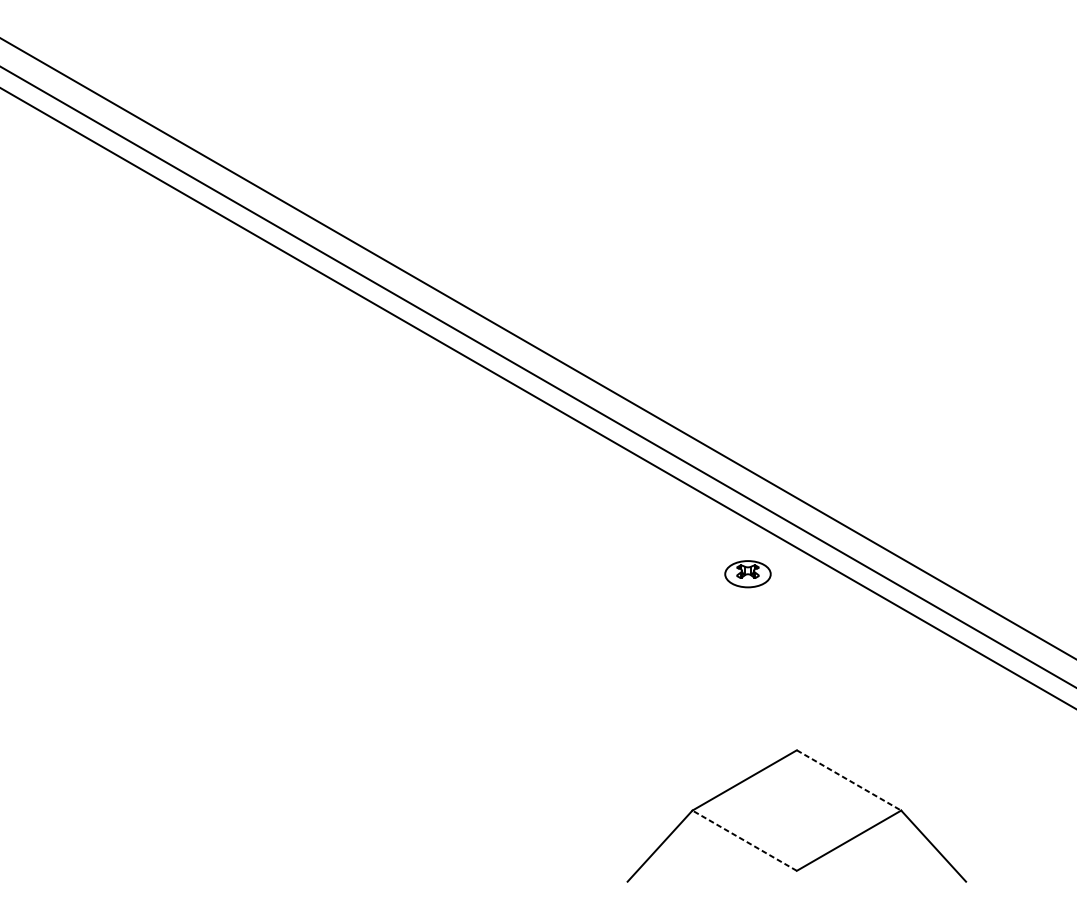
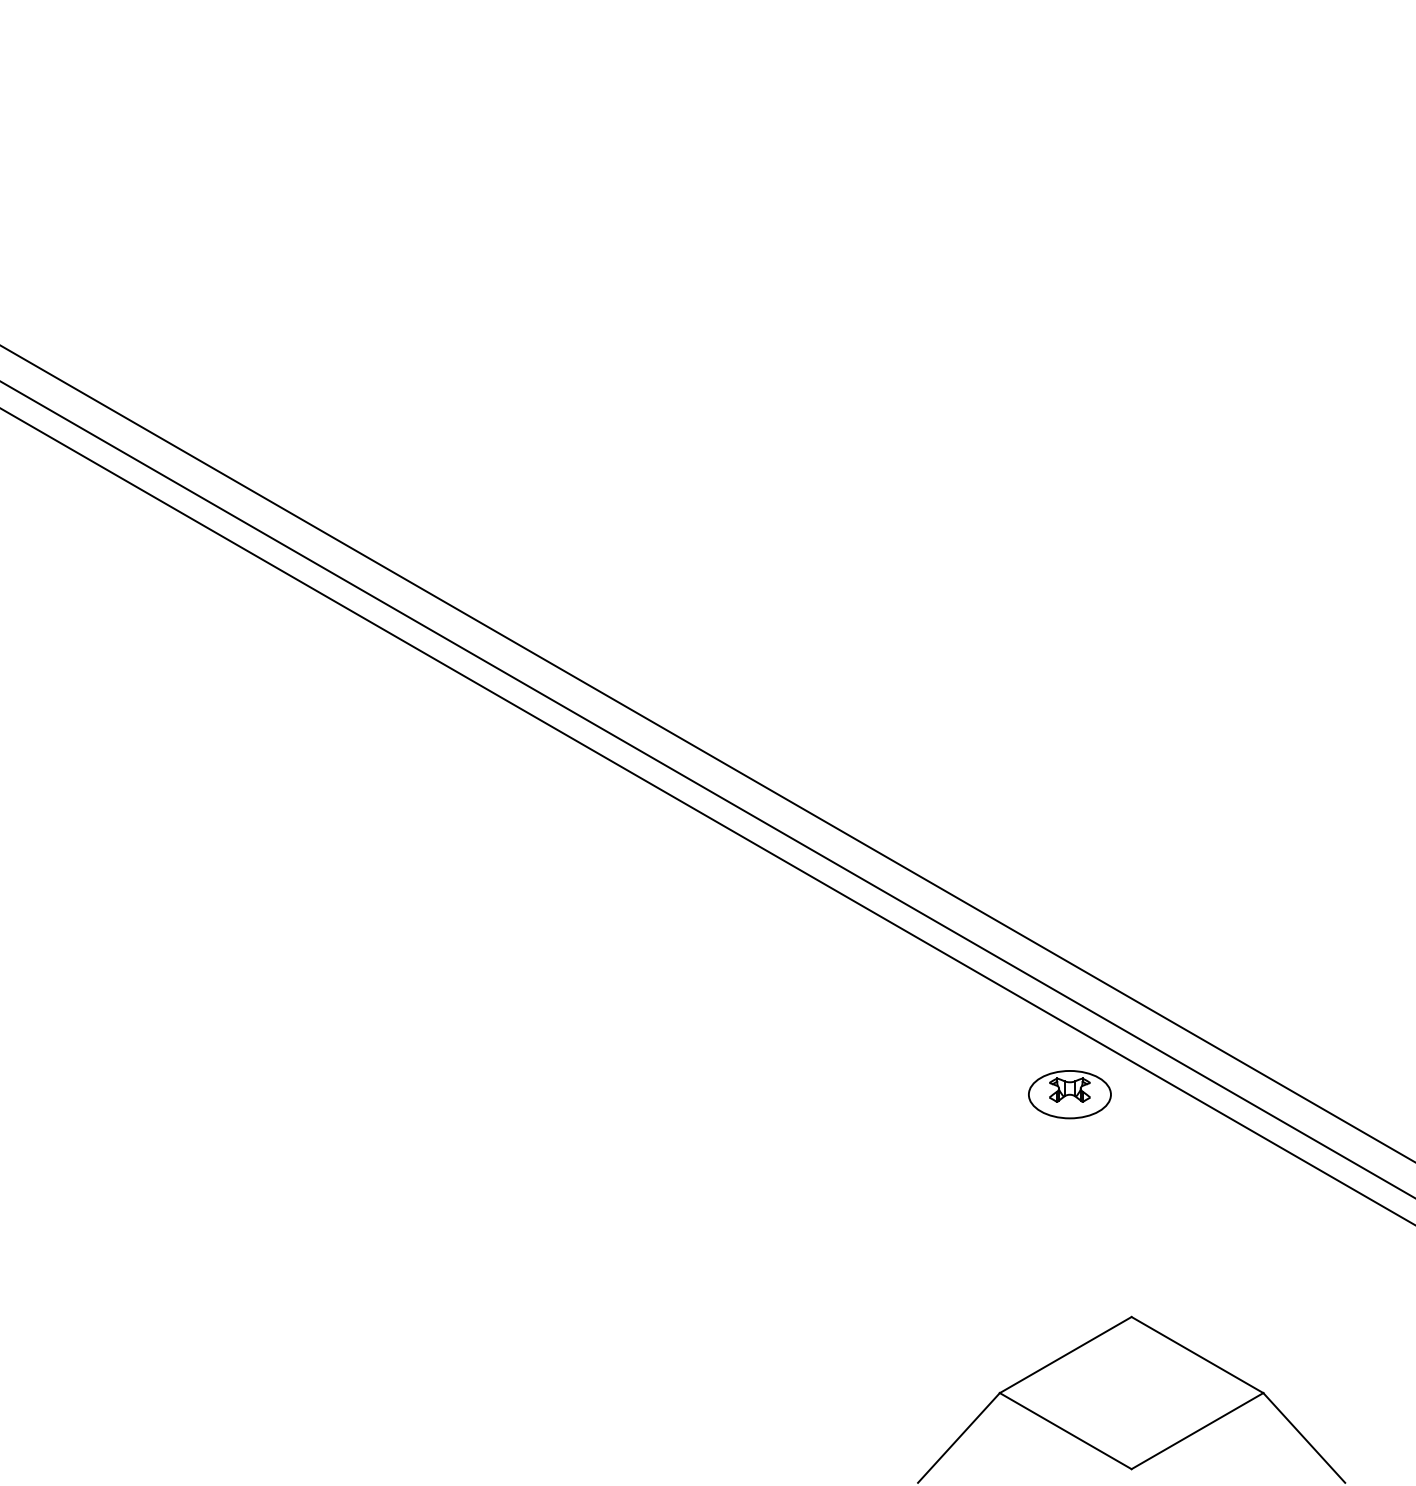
part: (747, 574) -> (1069, 1094), size x1.43
line: (849, 780) -> (1197, 1355), dashed -> solid
line: (744, 840) -> (1065, 1430), dashed -> solid

